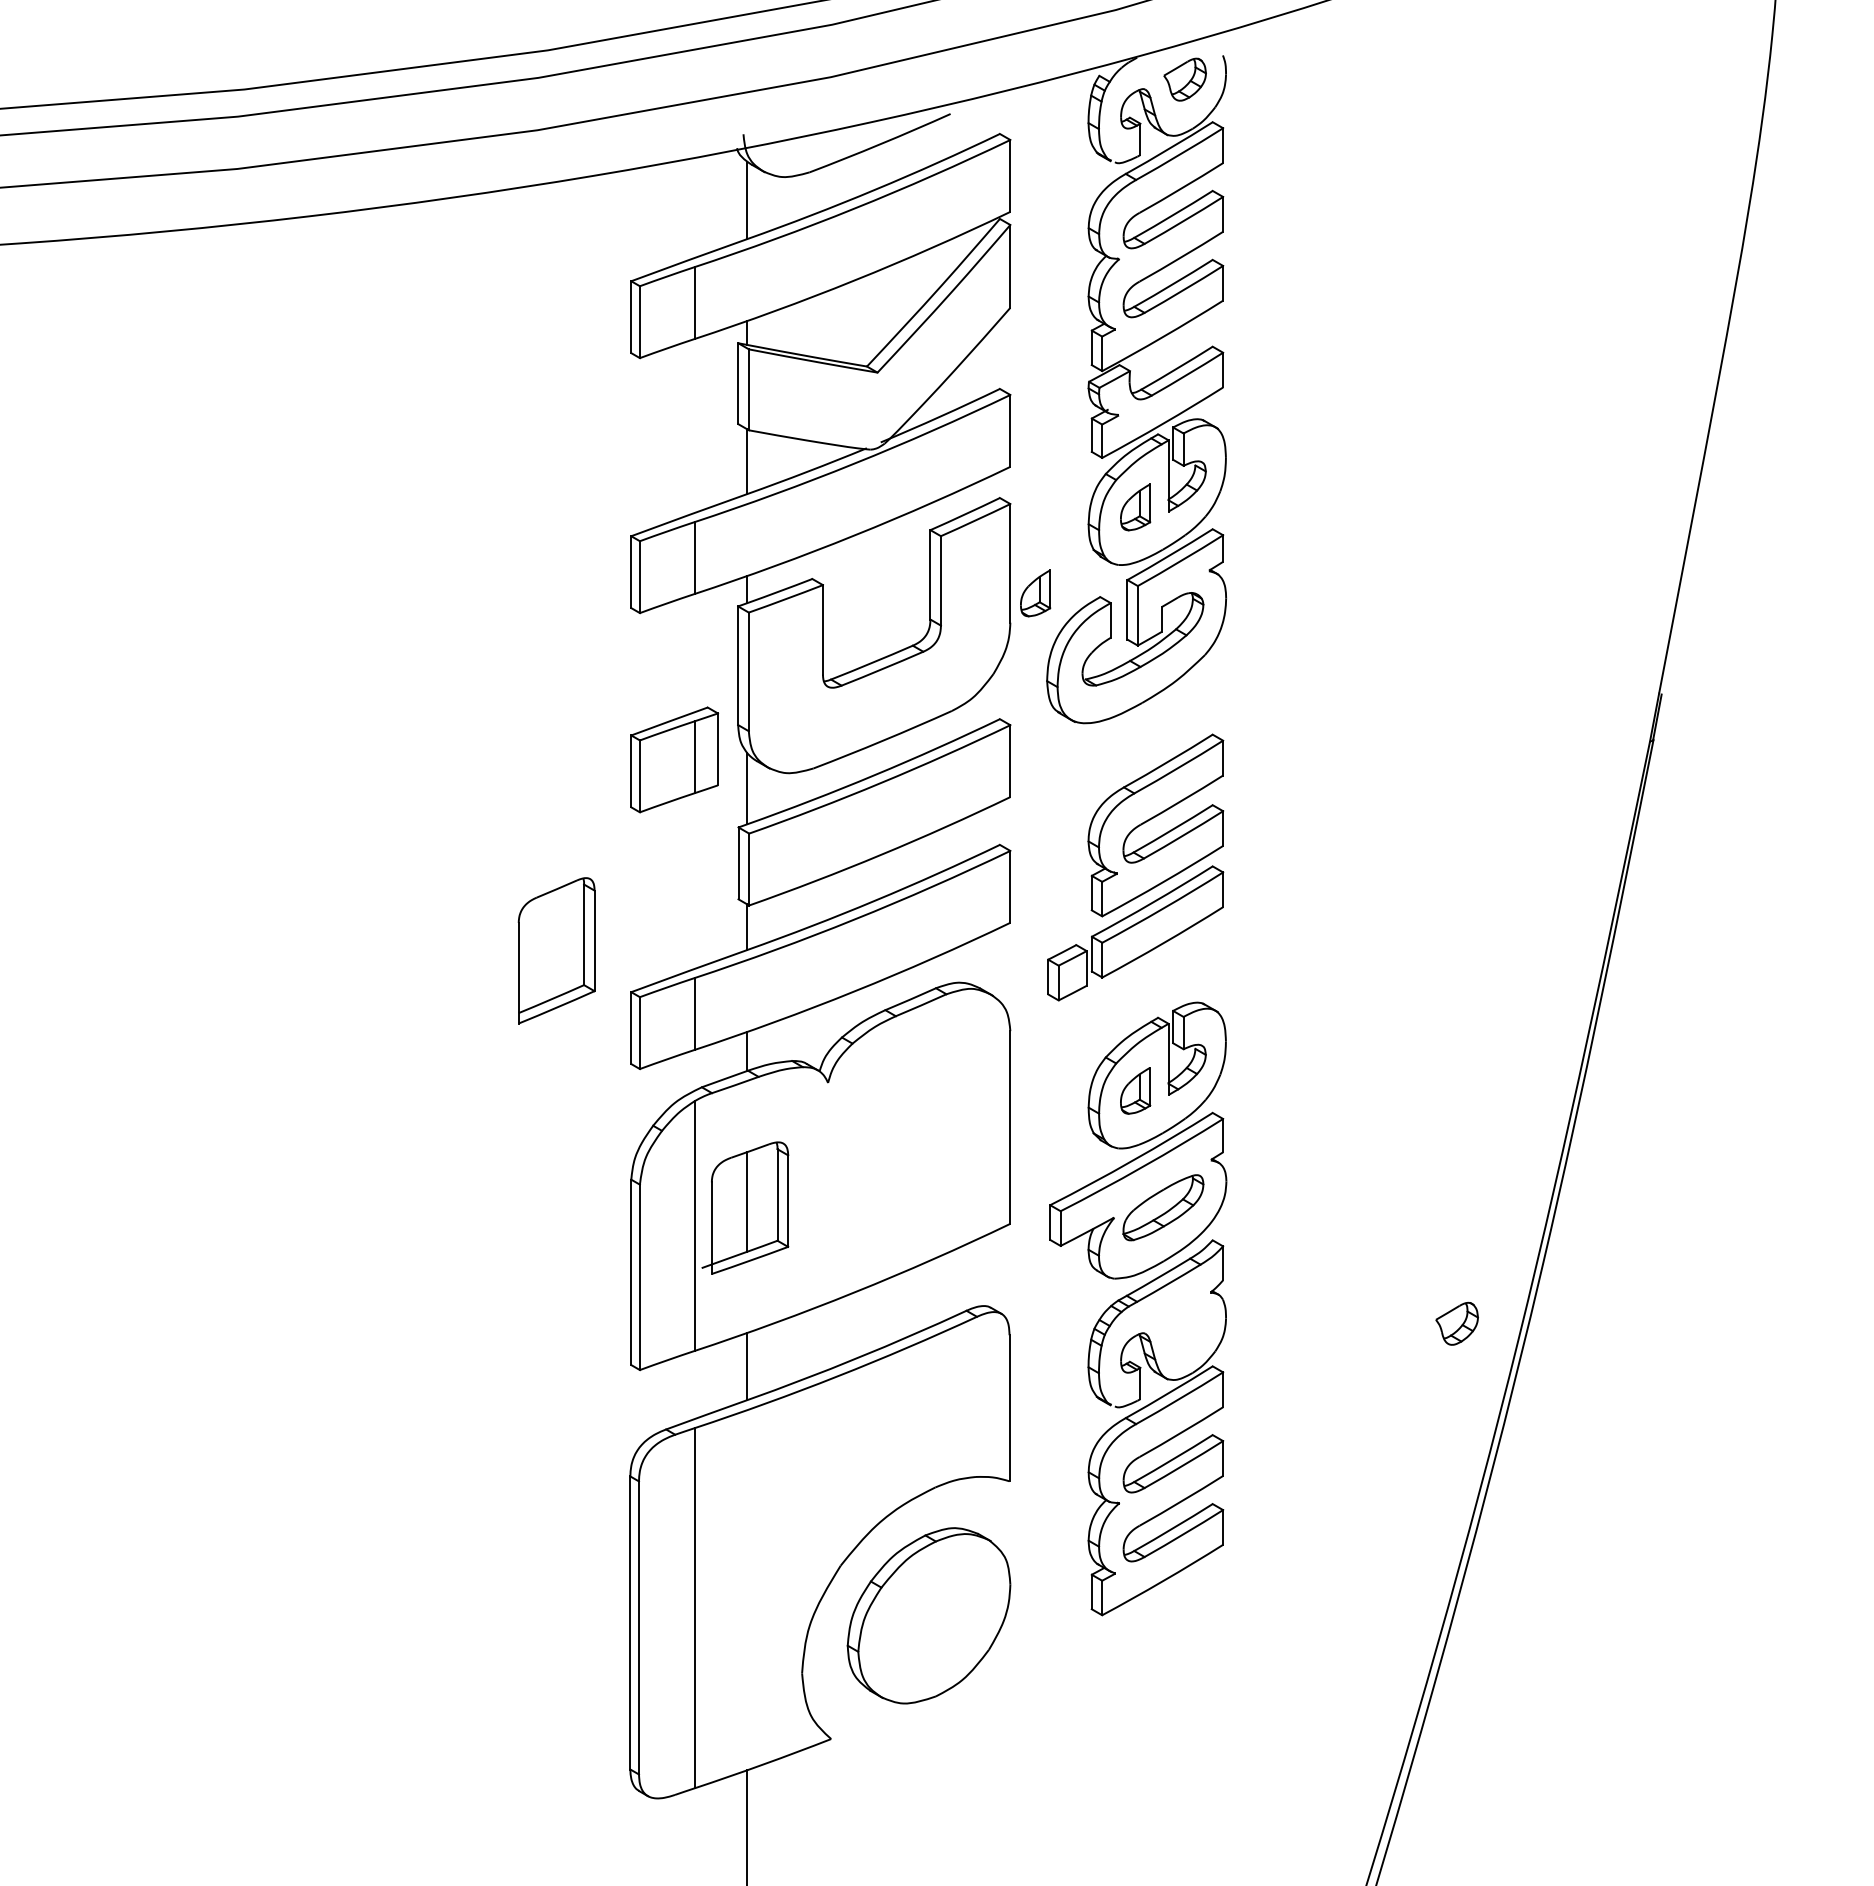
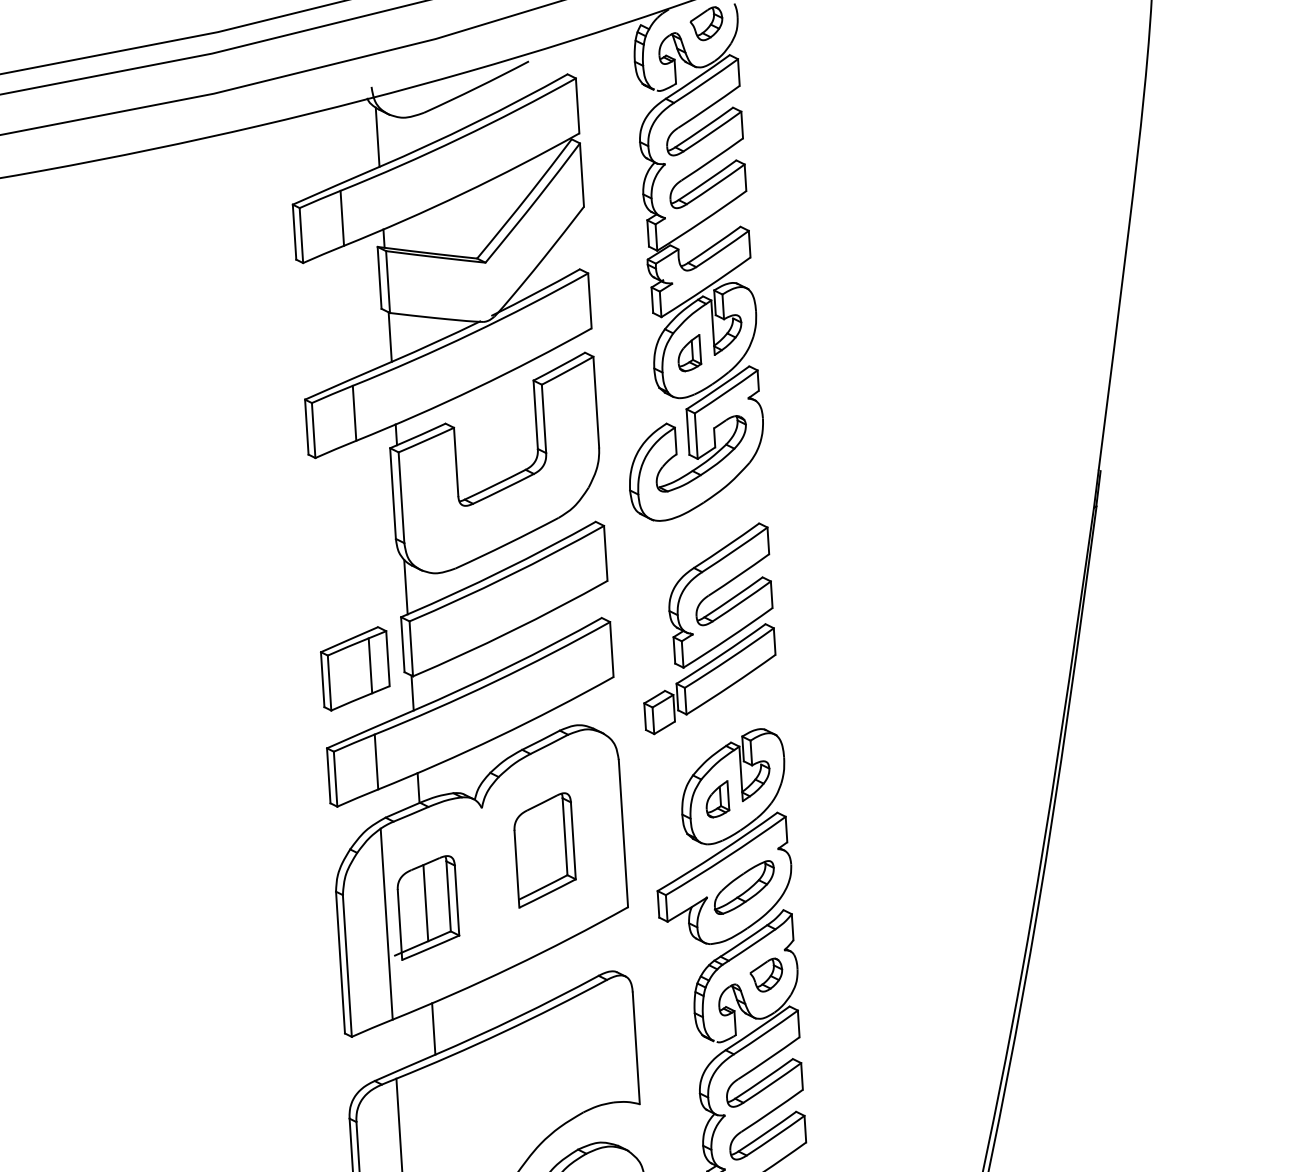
part: (1035, 593) -> (616, 424), removed
part: (674, 759) -> (355, 668), moved
part: (556, 950) -> (544, 850), moved
part: (1456, 1323) -> (766, 975), moved

